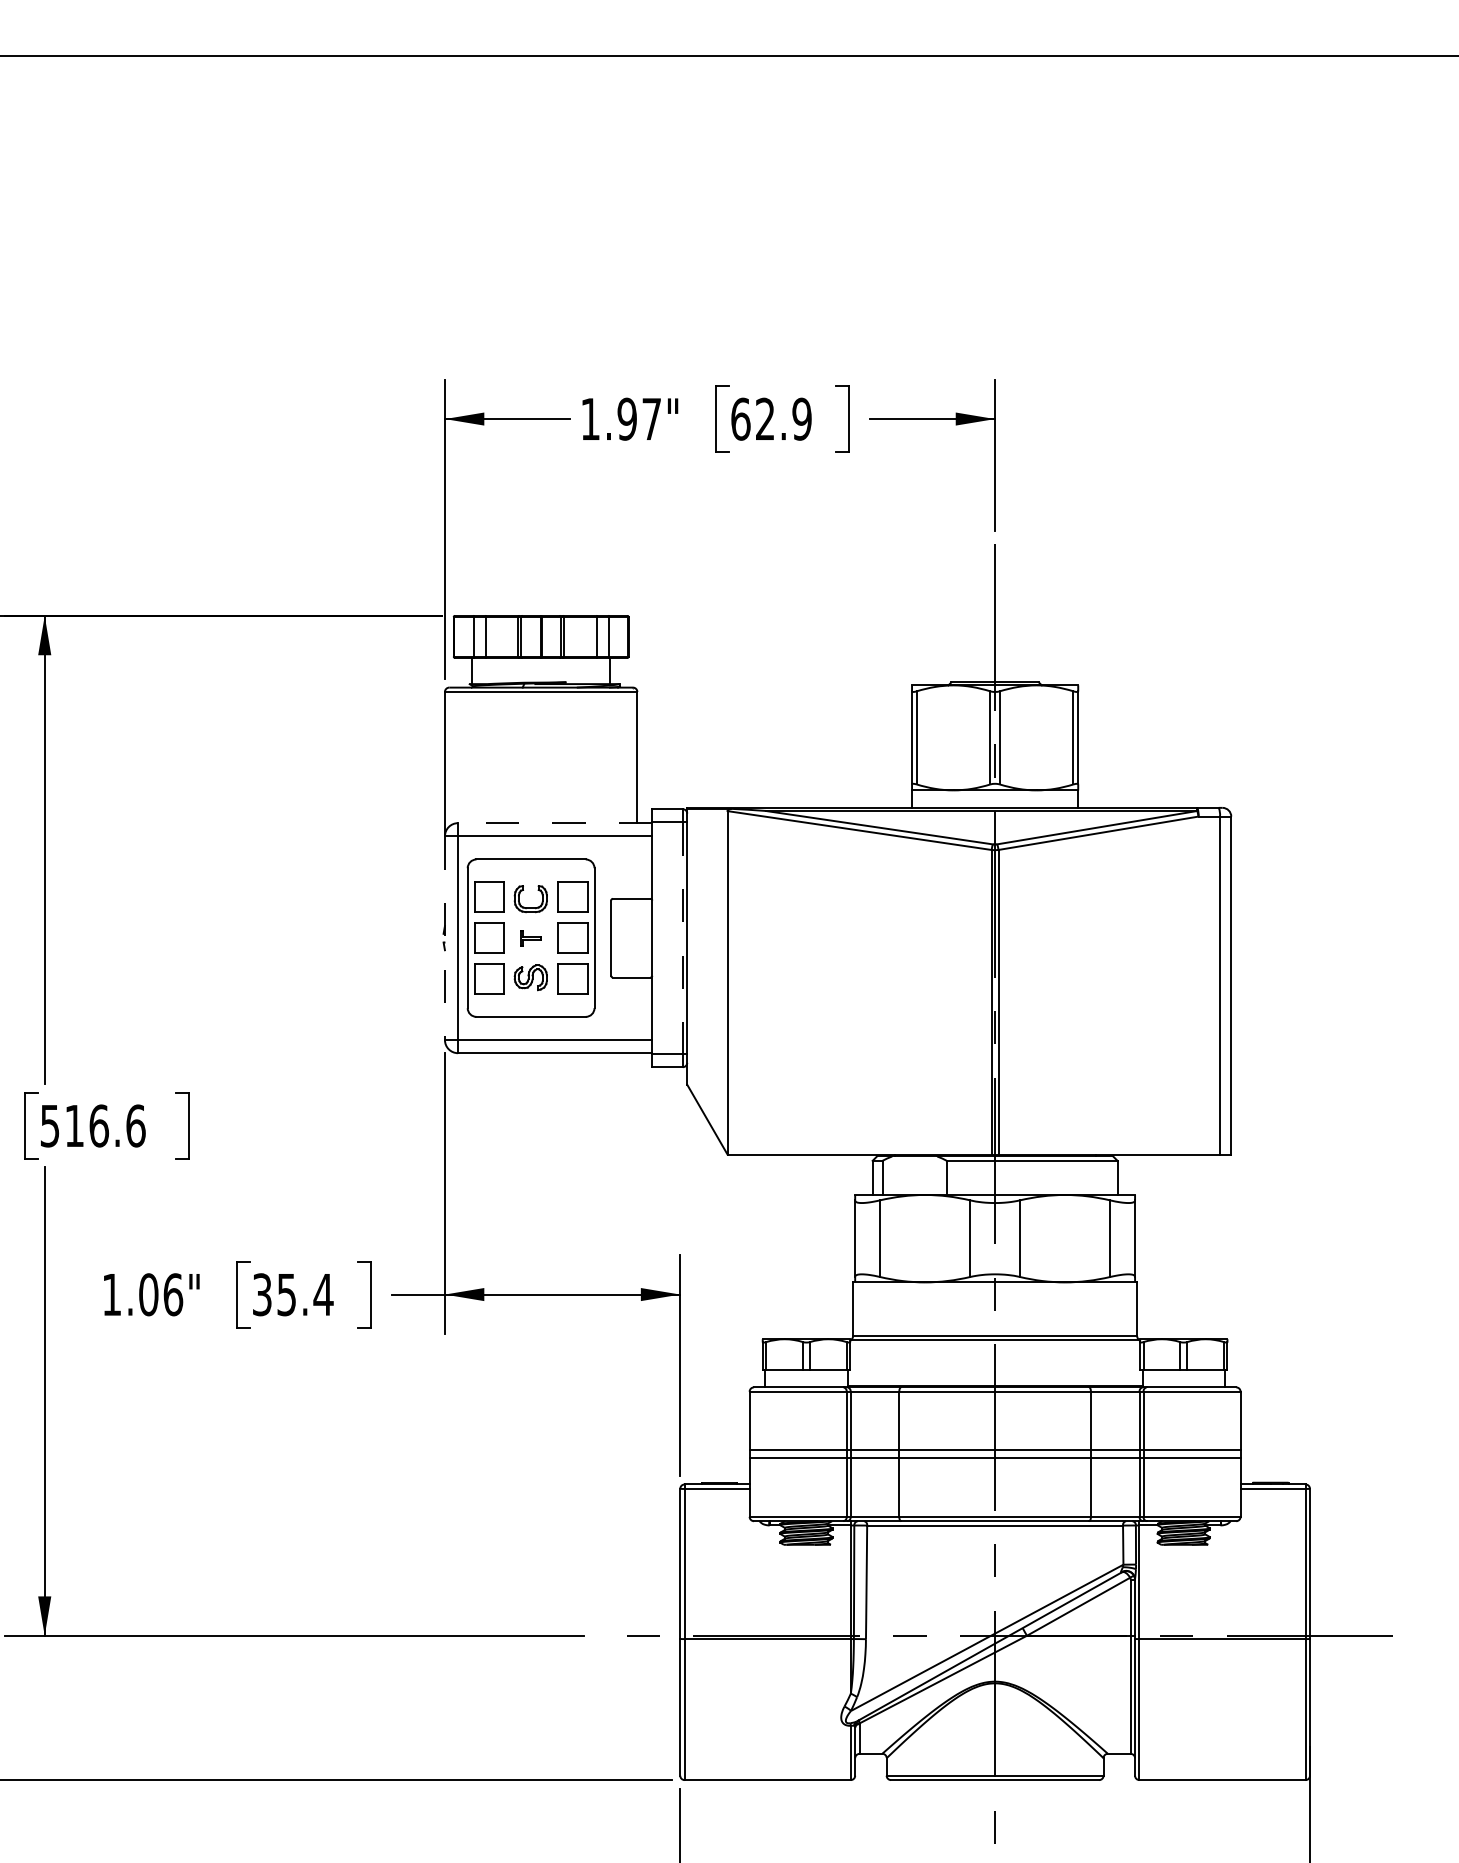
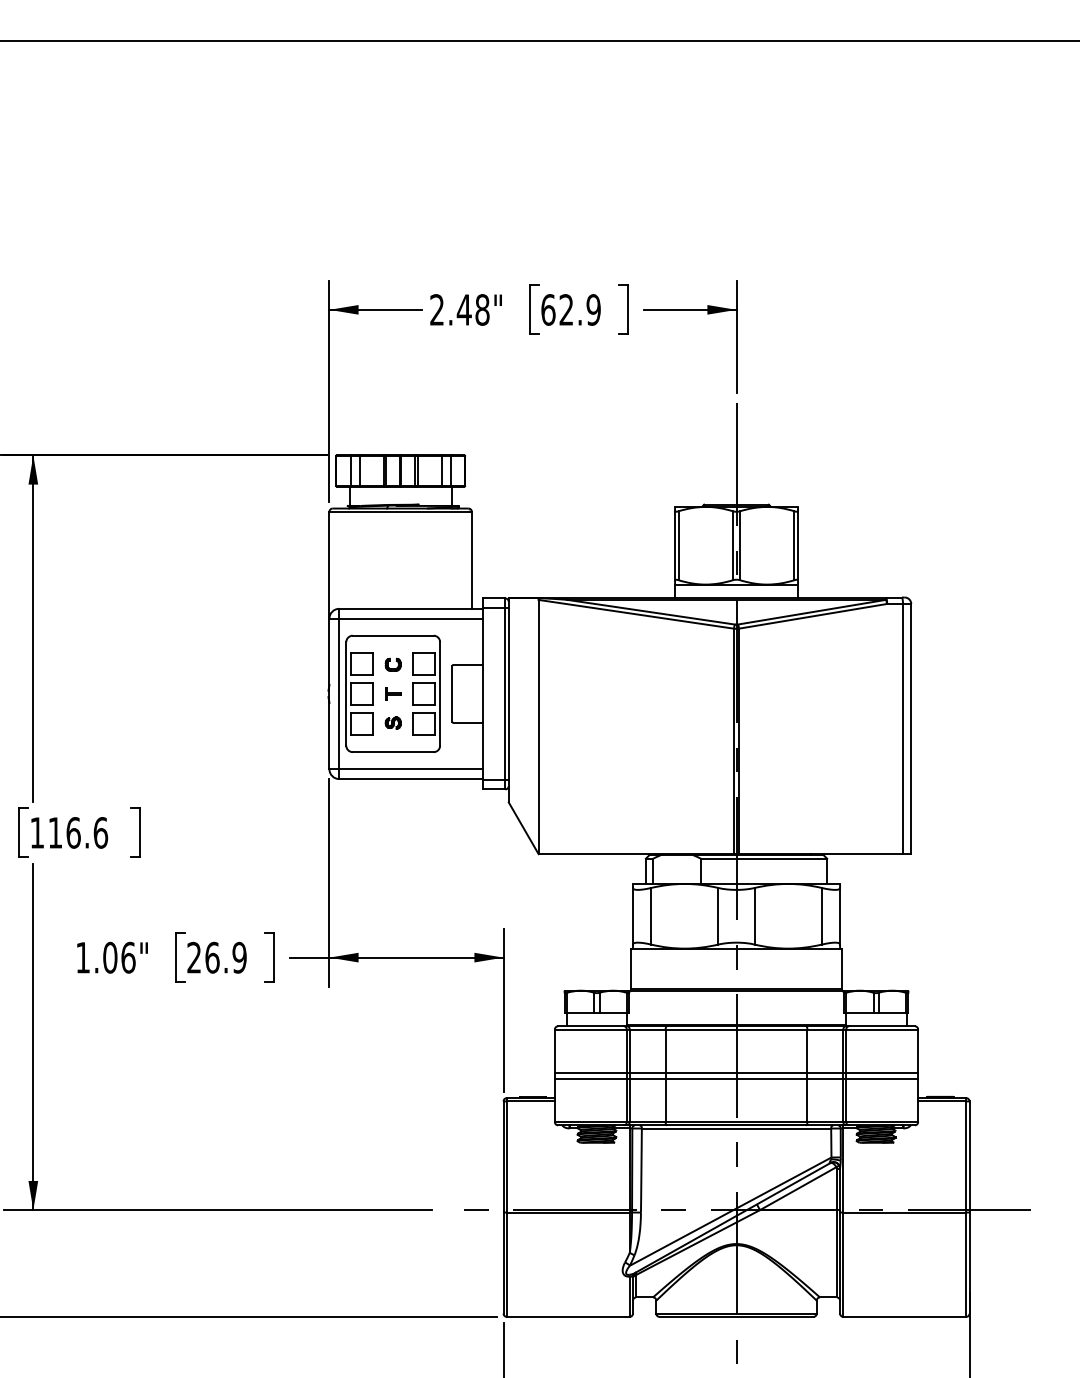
text: (621, 418) -> (460, 309), 1.97" -> 2.48"
line: (554, 823) -> (410, 609), dashed -> solid
part: (531, 898) -> (393, 664), size x0.62
line: (444, 938) -> (329, 694), dashed -> solid
line: (682, 938) -> (505, 694), dashed -> solid
part: (531, 977) -> (393, 723), size x0.62
text: (50, 1126) -> (37, 833), 516.6 -> 116.6
text: (293, 1294) -> (217, 957), 35.4 -> 26.9

